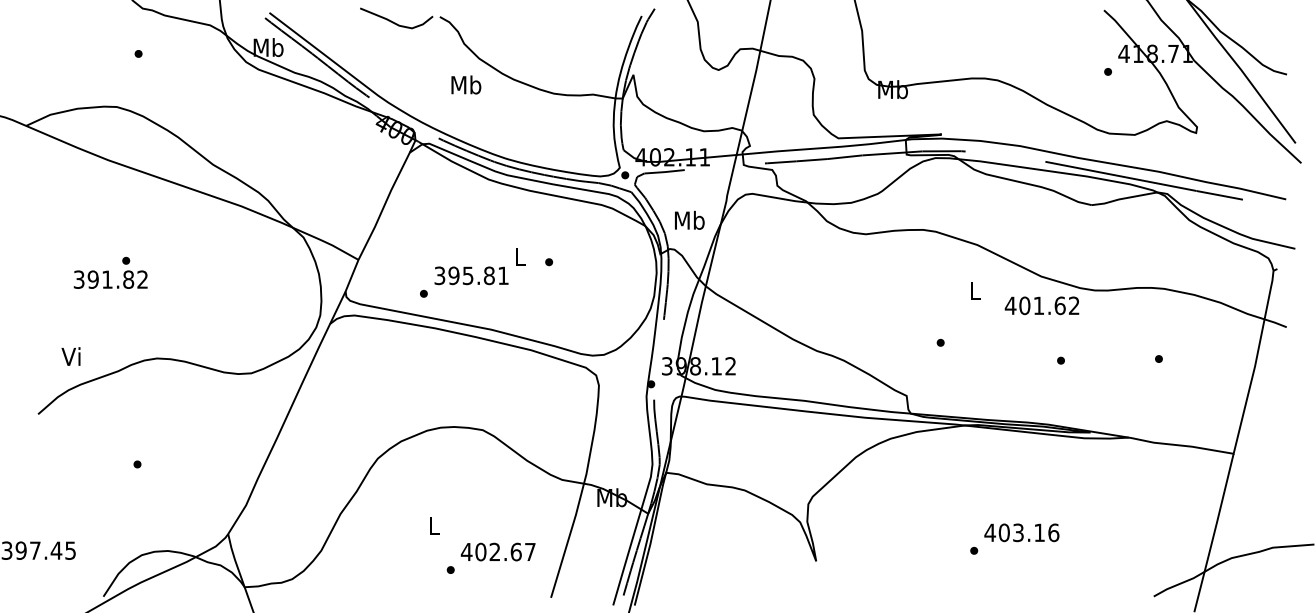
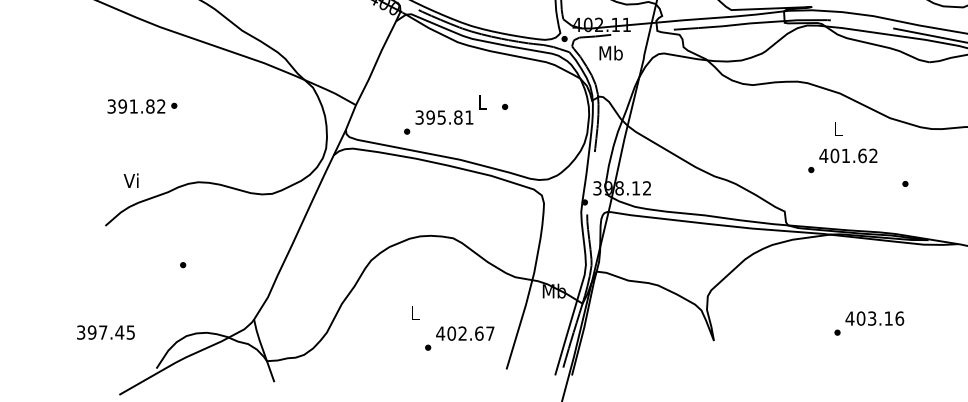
text: (689, 220) -> (610, 53), moved
text: (110, 279) -> (136, 106), moved
text: (1041, 305) -> (847, 155), moved

